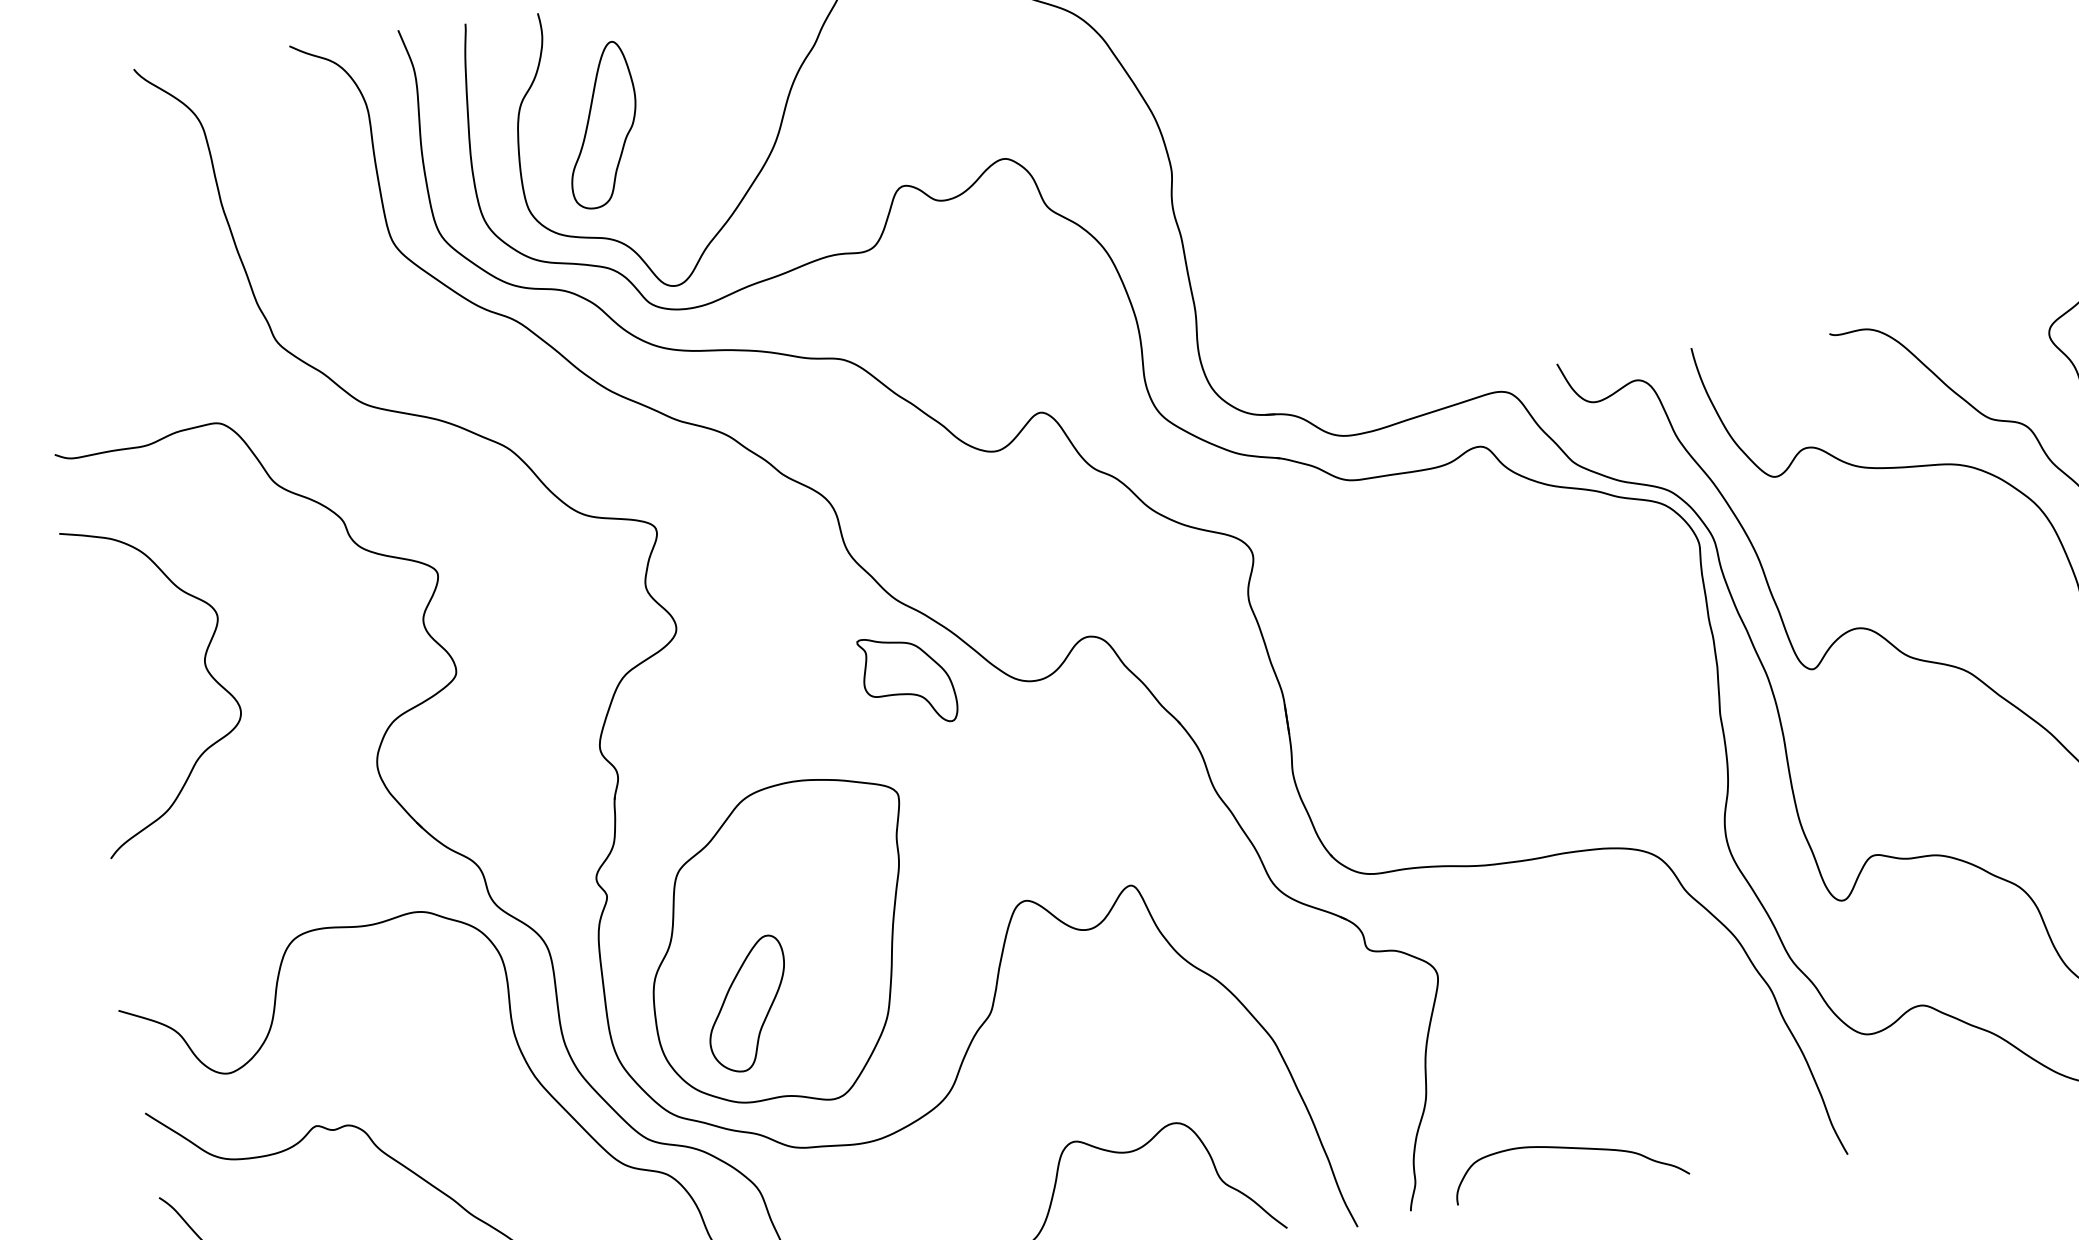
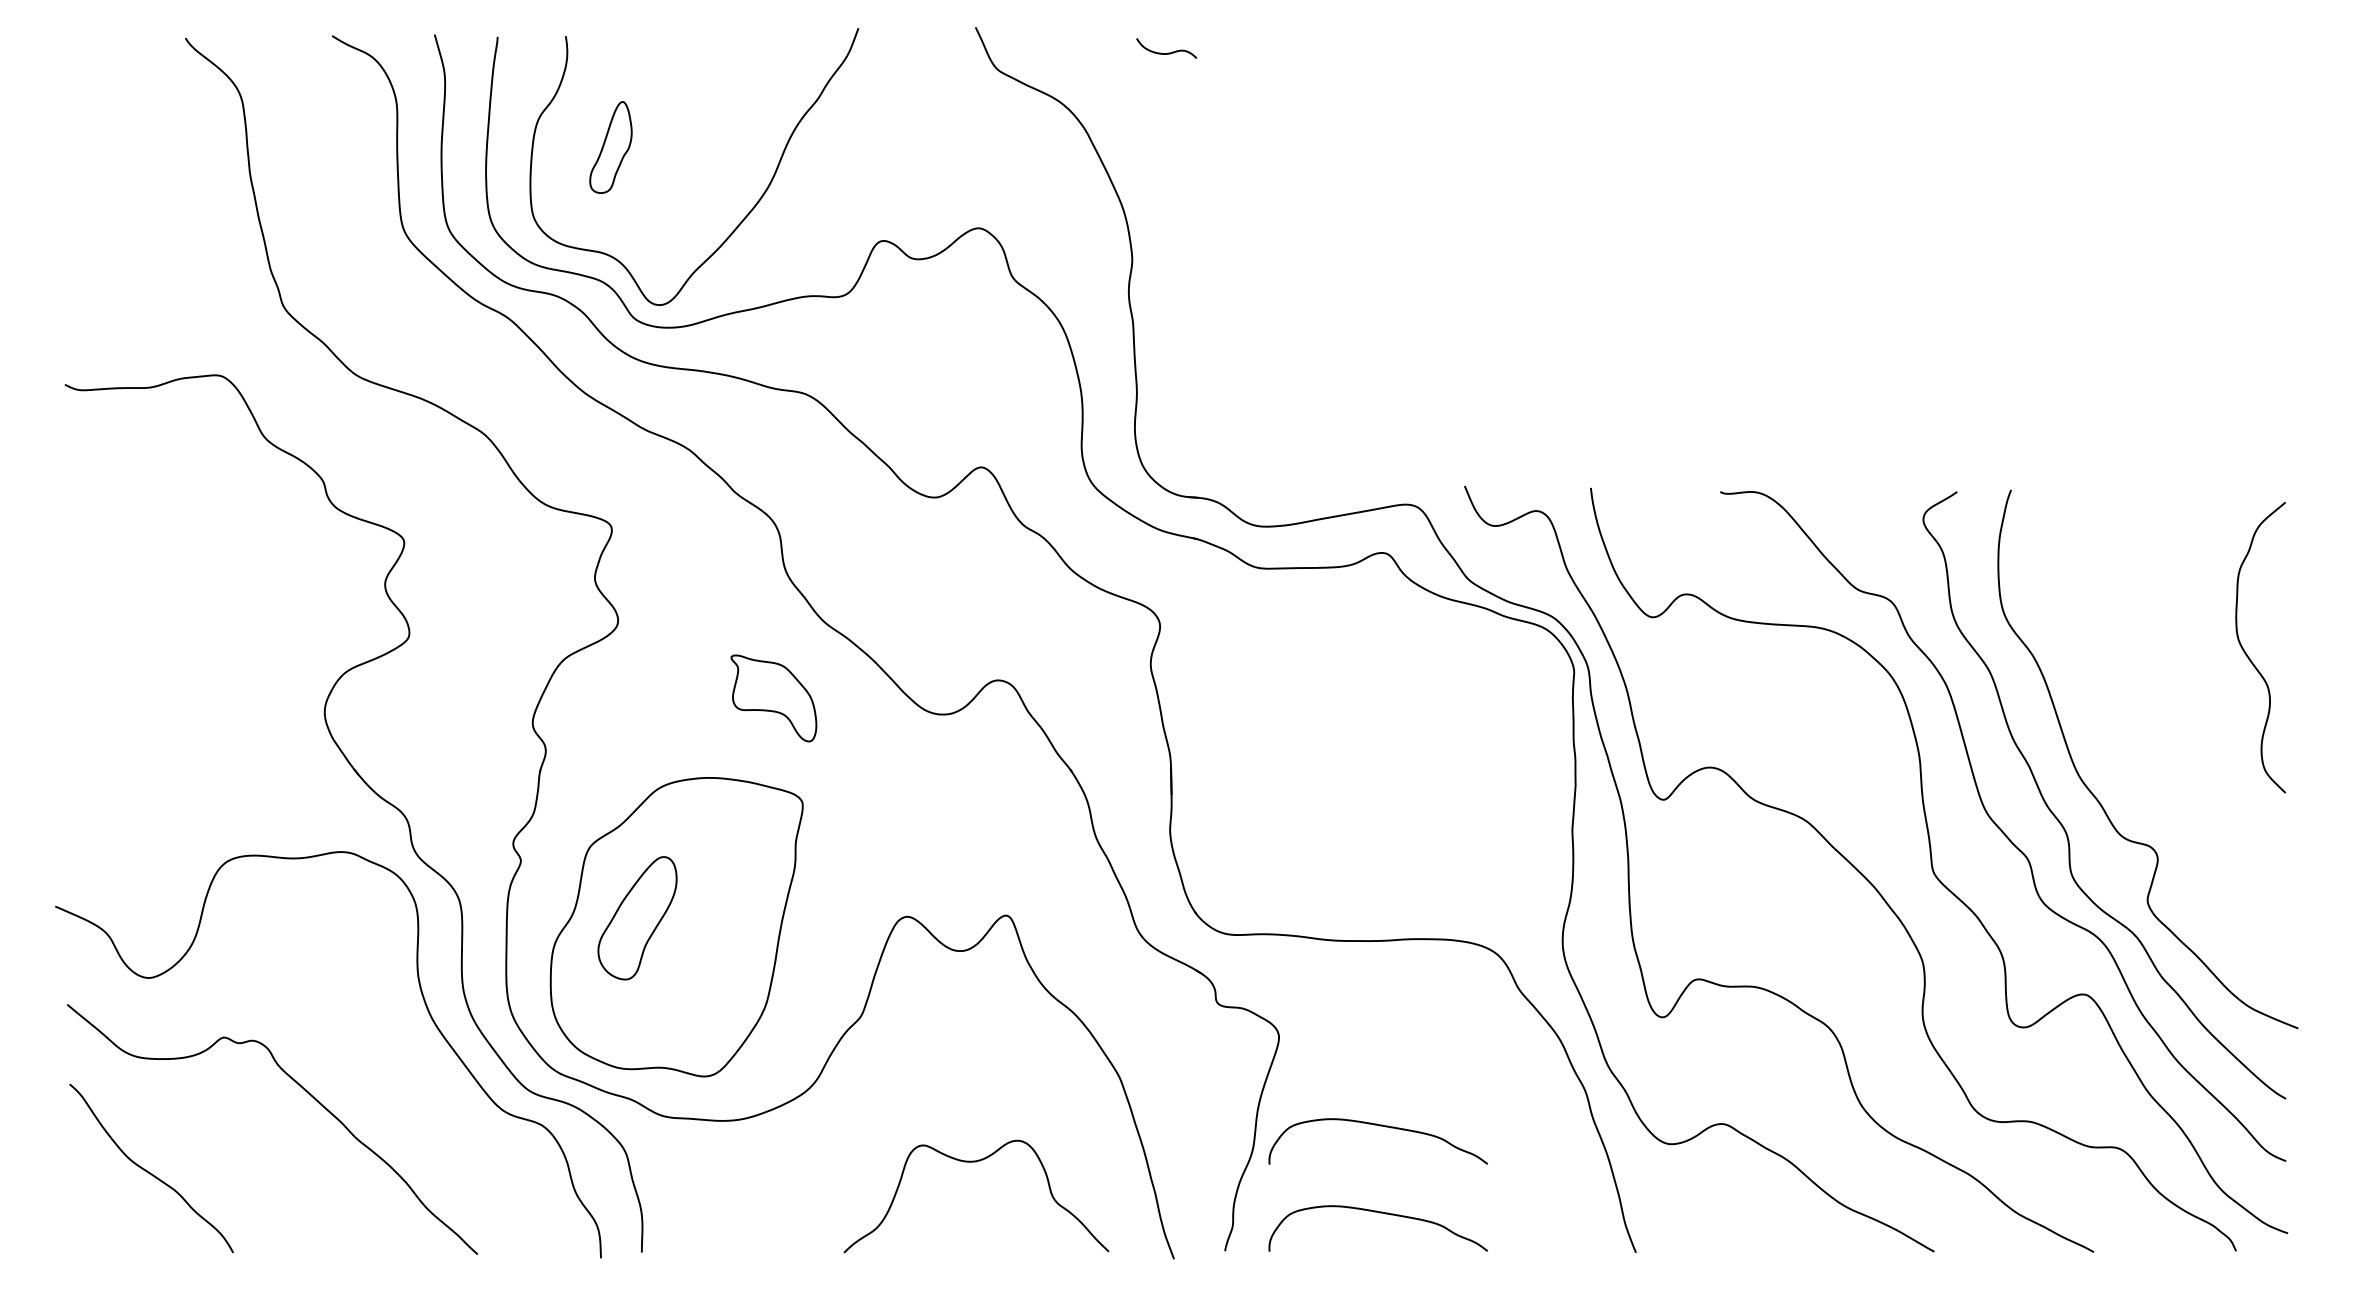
part: (601, 125) -> (610, 147), size x0.6
curve: (205, 668) -> (177, 600), removed
part: (907, 680) -> (773, 698), moved
part: (747, 1004) -> (637, 918), moved
curve: (1557, 1056) -> (1379, 1126), added

